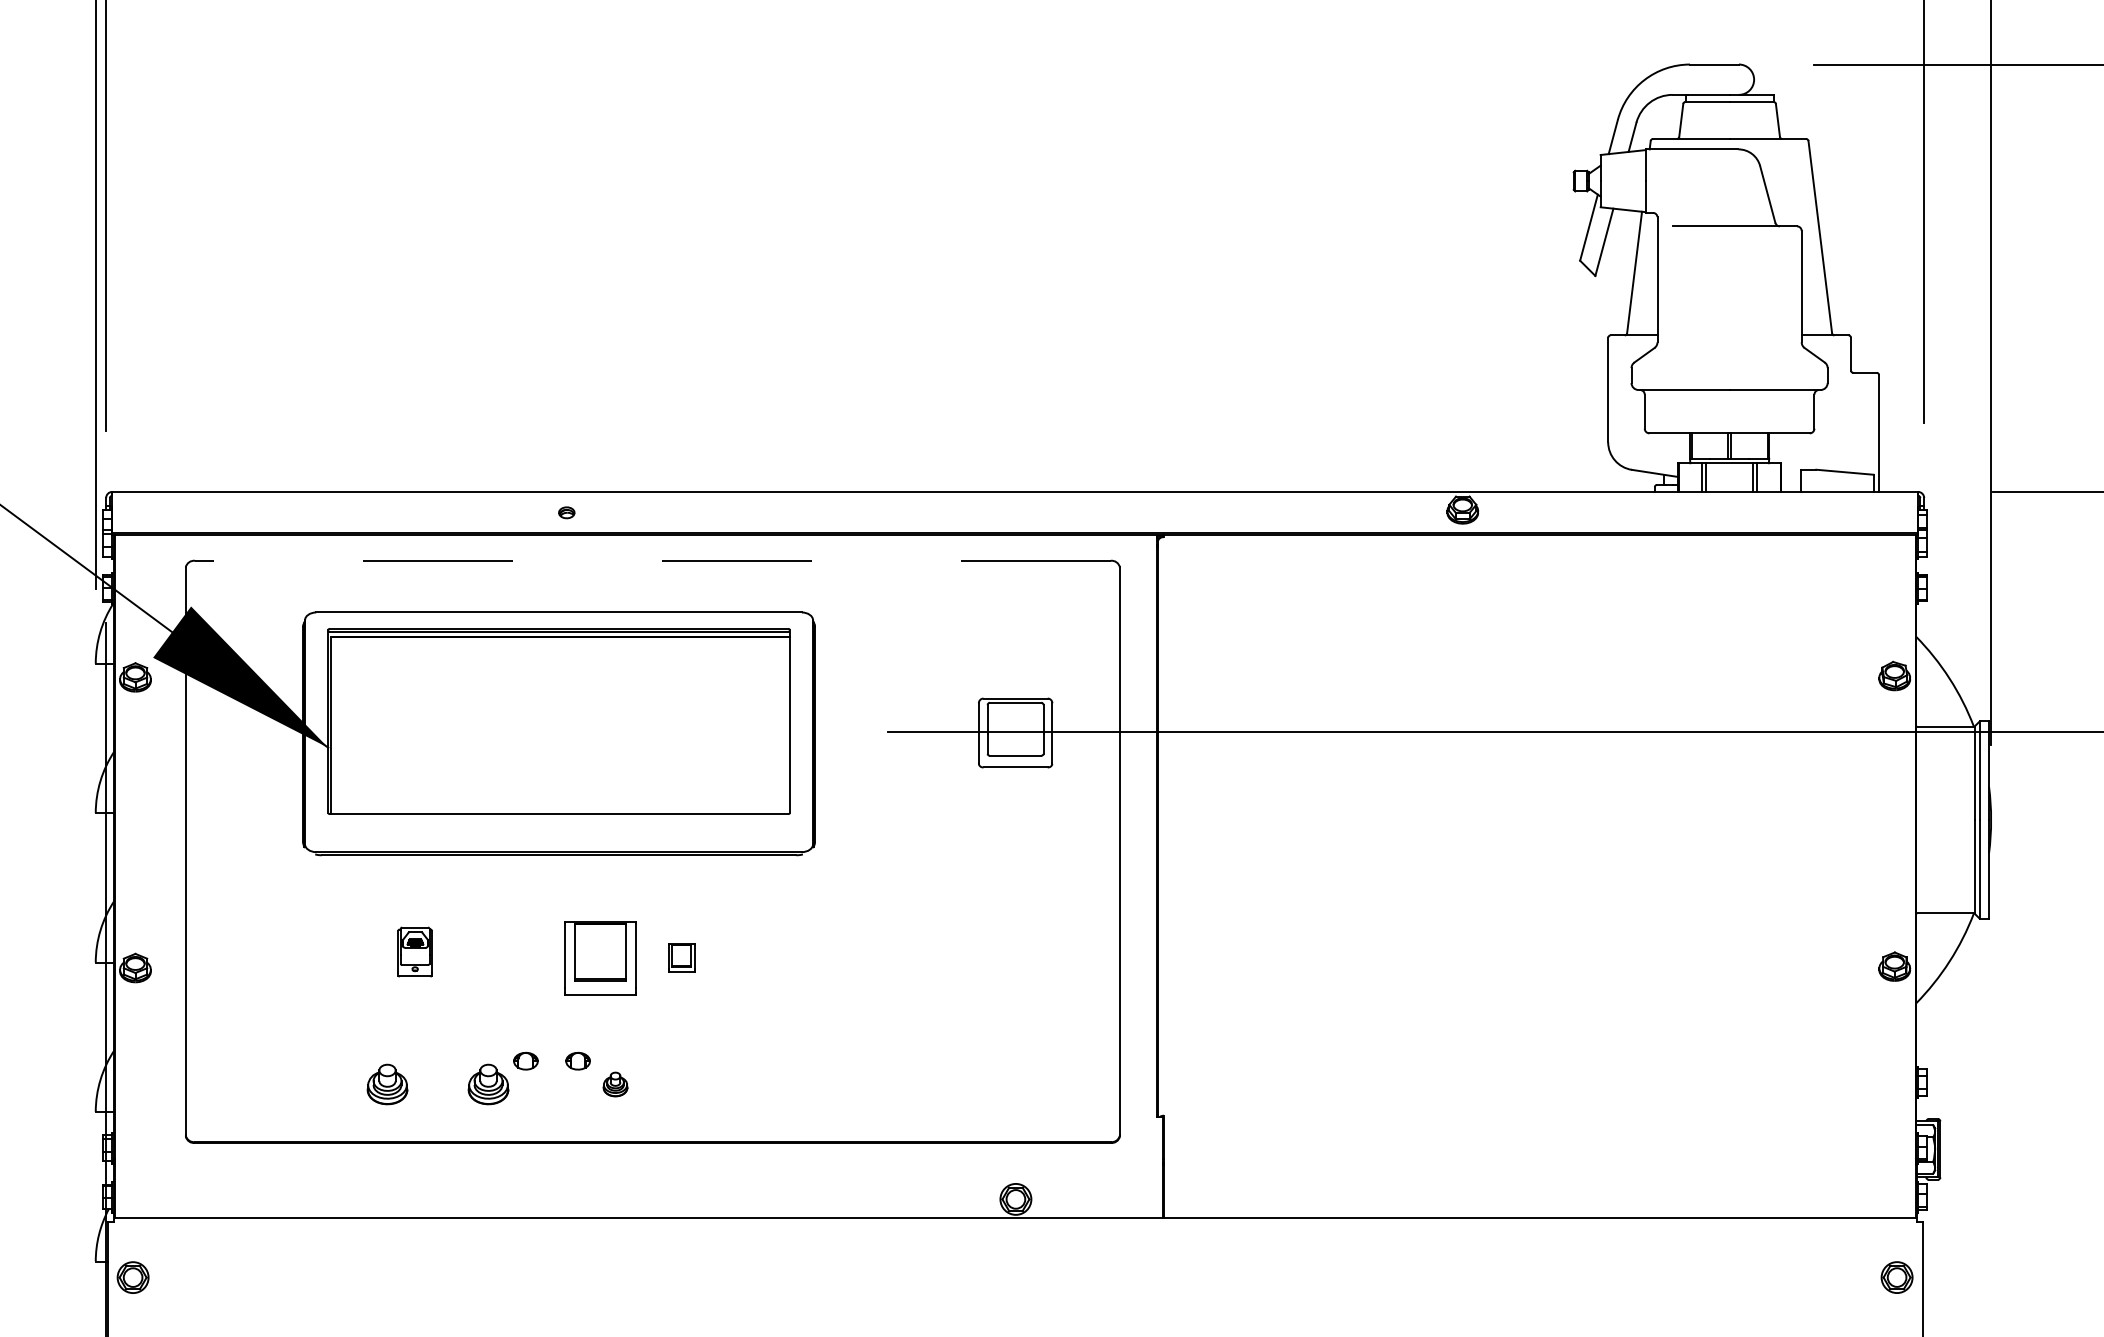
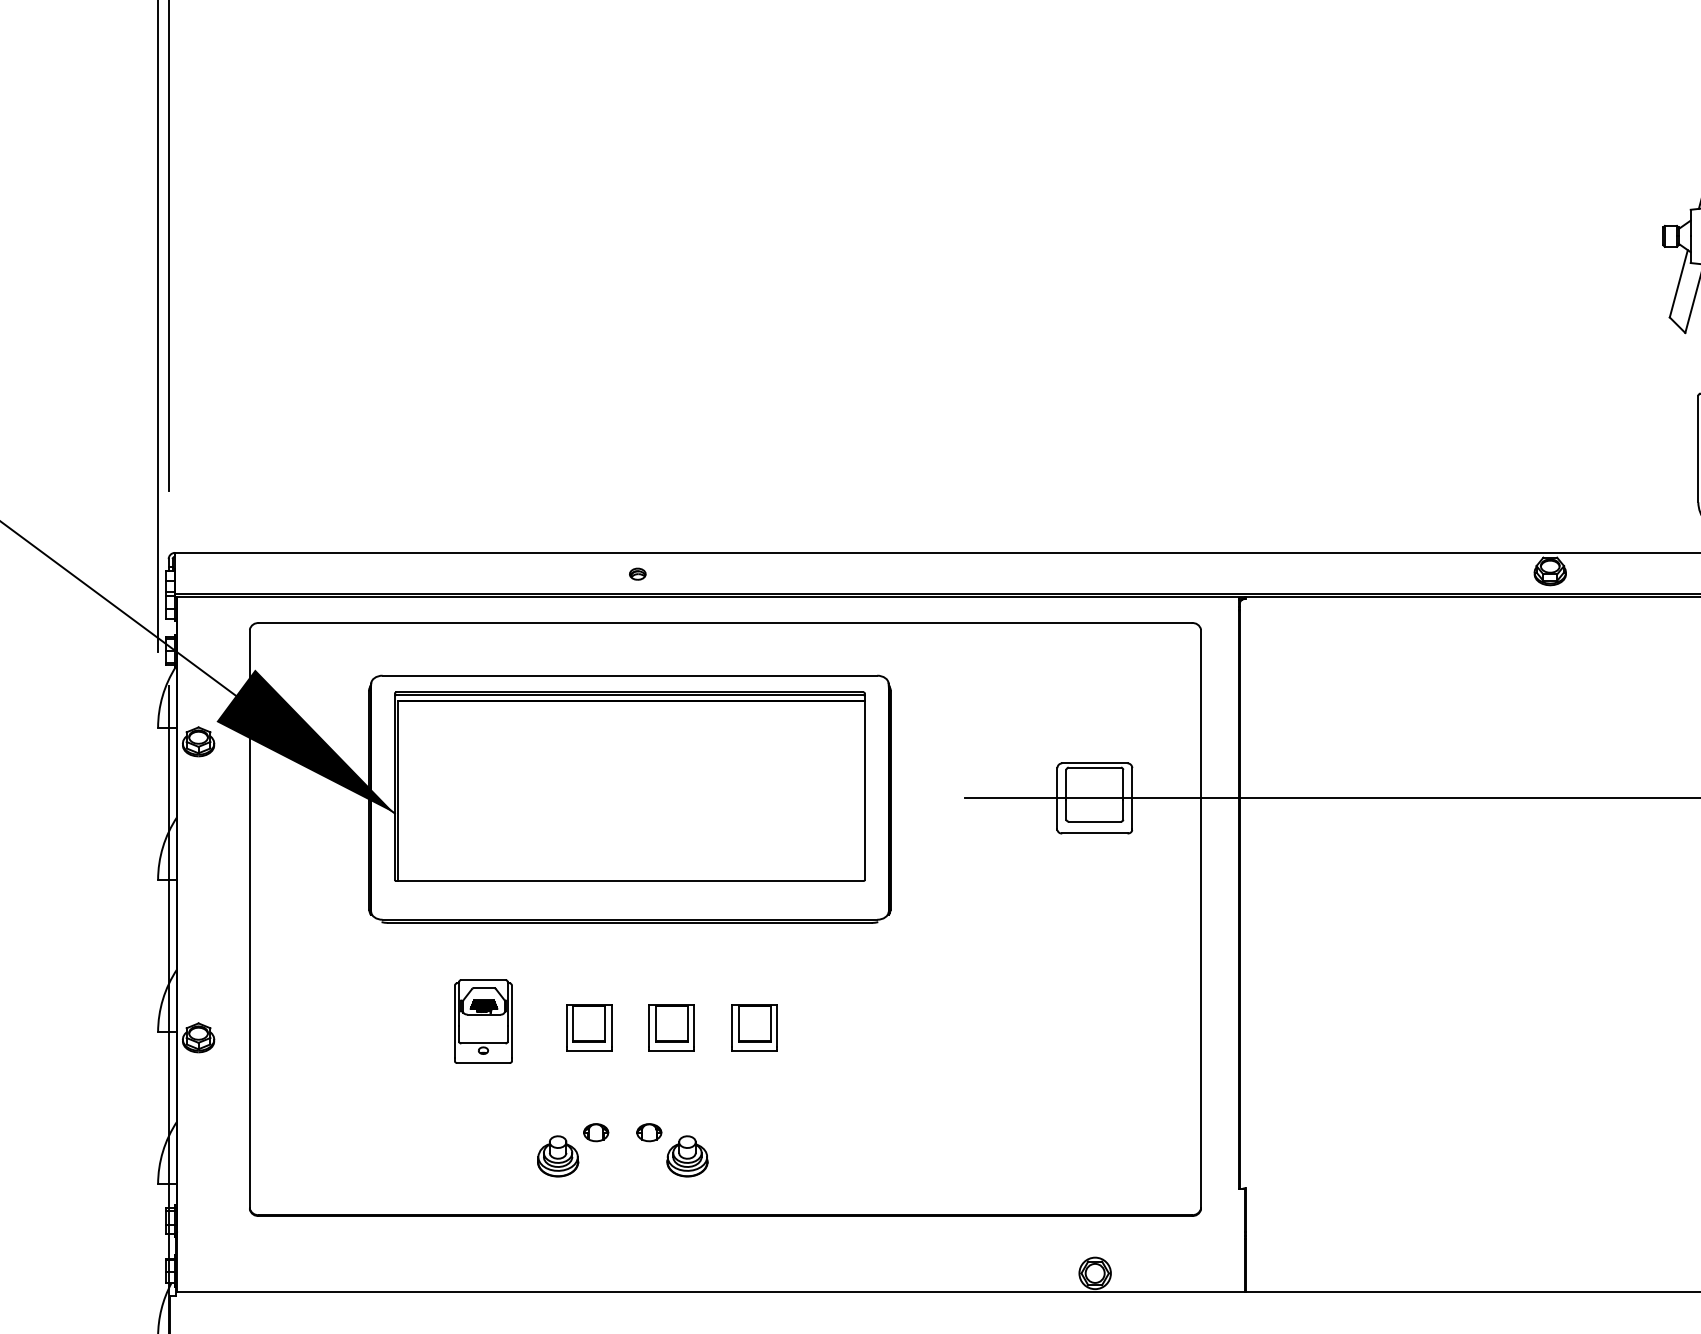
line: (652, 560) -> (725, 622), dashed -> solid
part: (414, 951) -> (482, 1020), size x1.67
part: (518, 957) -> (588, 1027), added
part: (599, 957) -> (671, 1027), size x0.62
part: (681, 957) -> (754, 1027), size x1.67
part: (387, 1084) -> (455, 1156), removed
part: (615, 1084) -> (687, 1156), size x1.67

